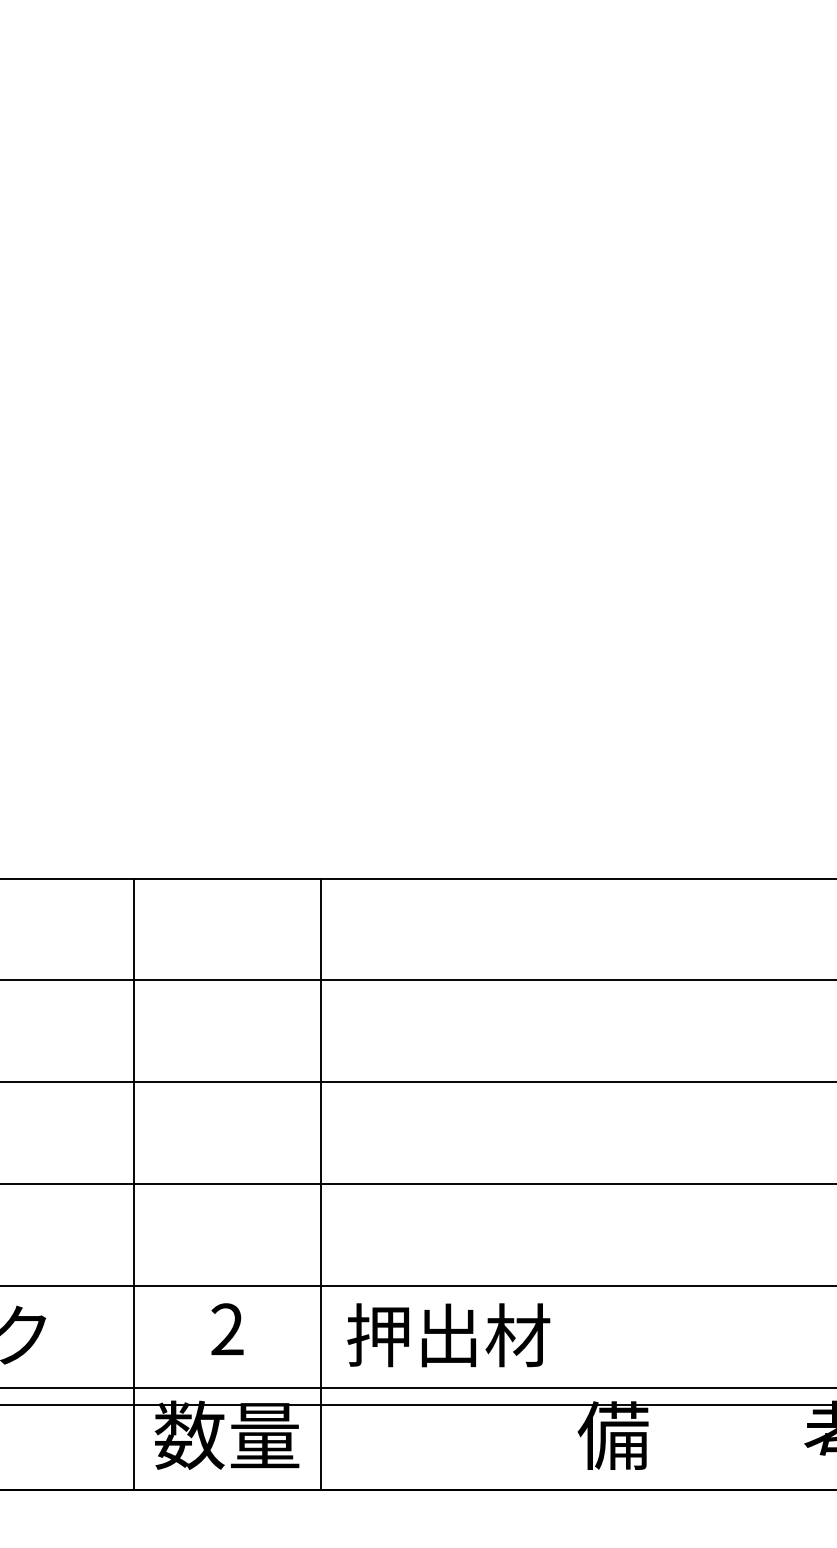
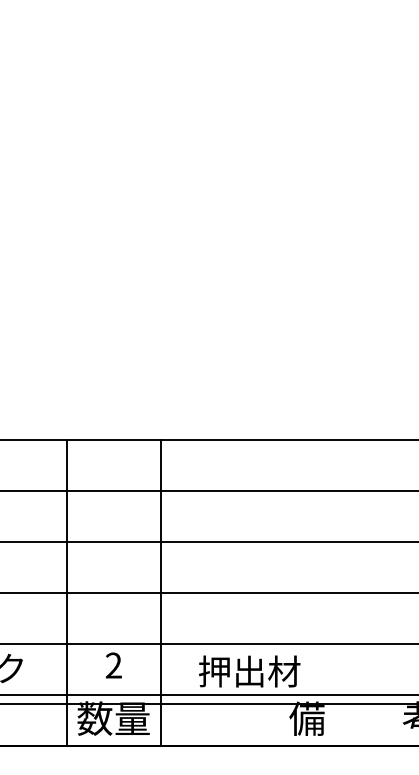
text: (448, 1335) -> (249, 671), moved

